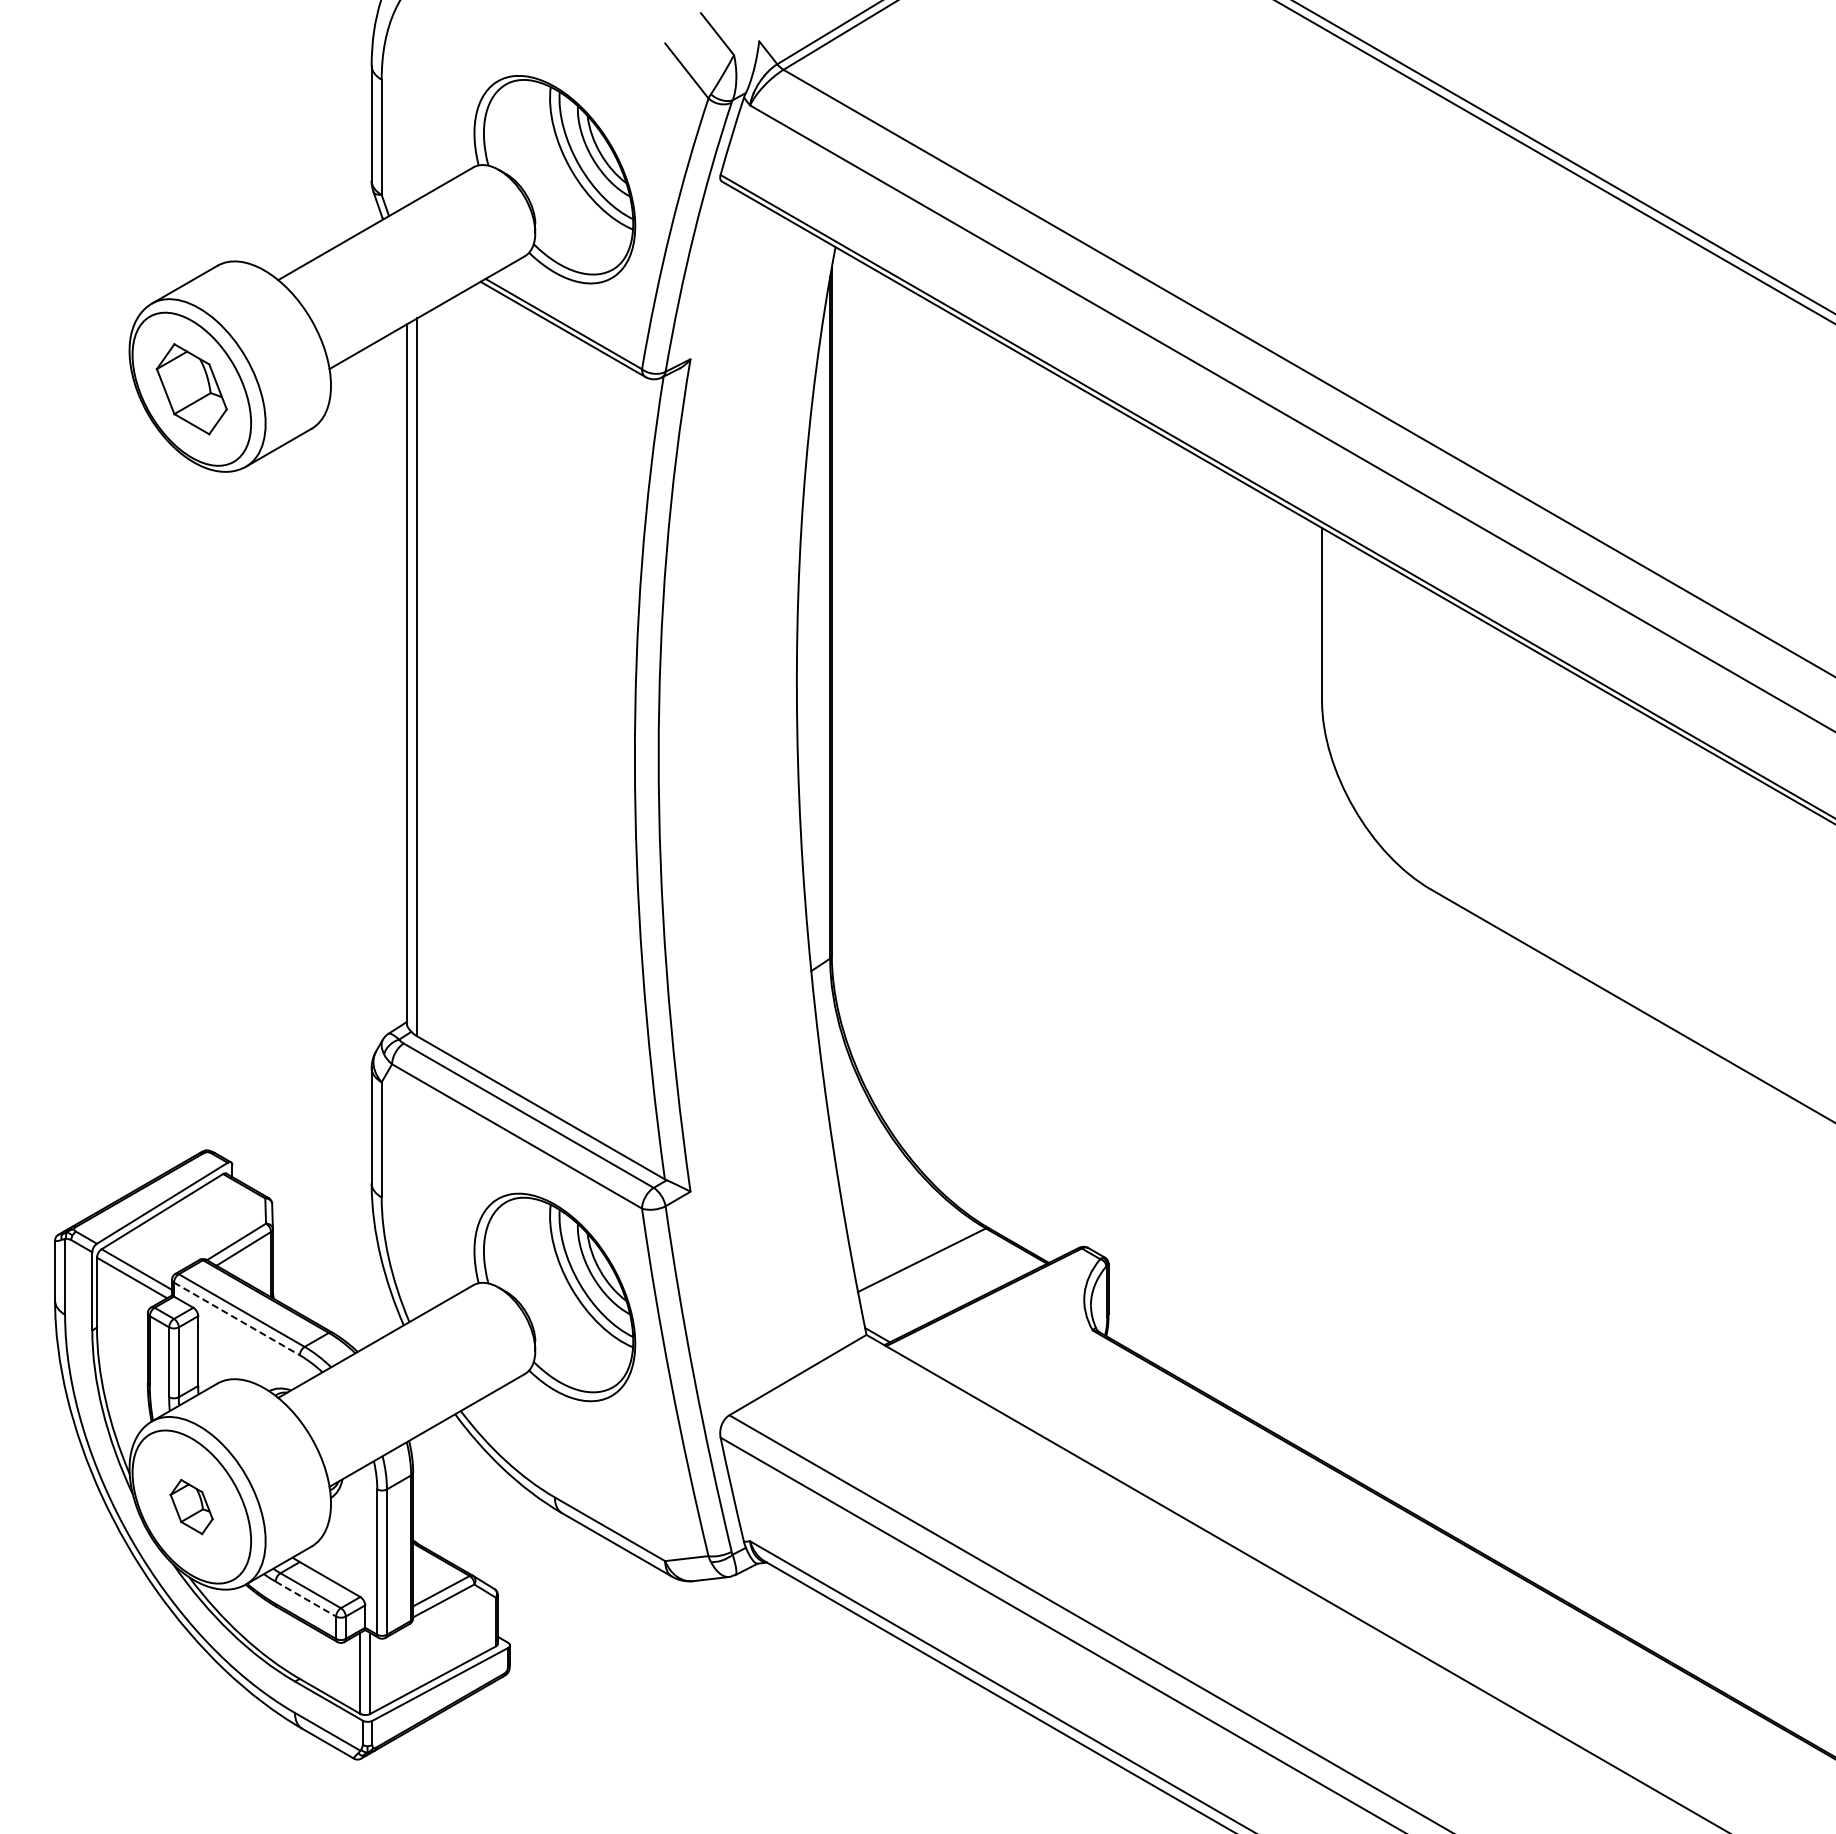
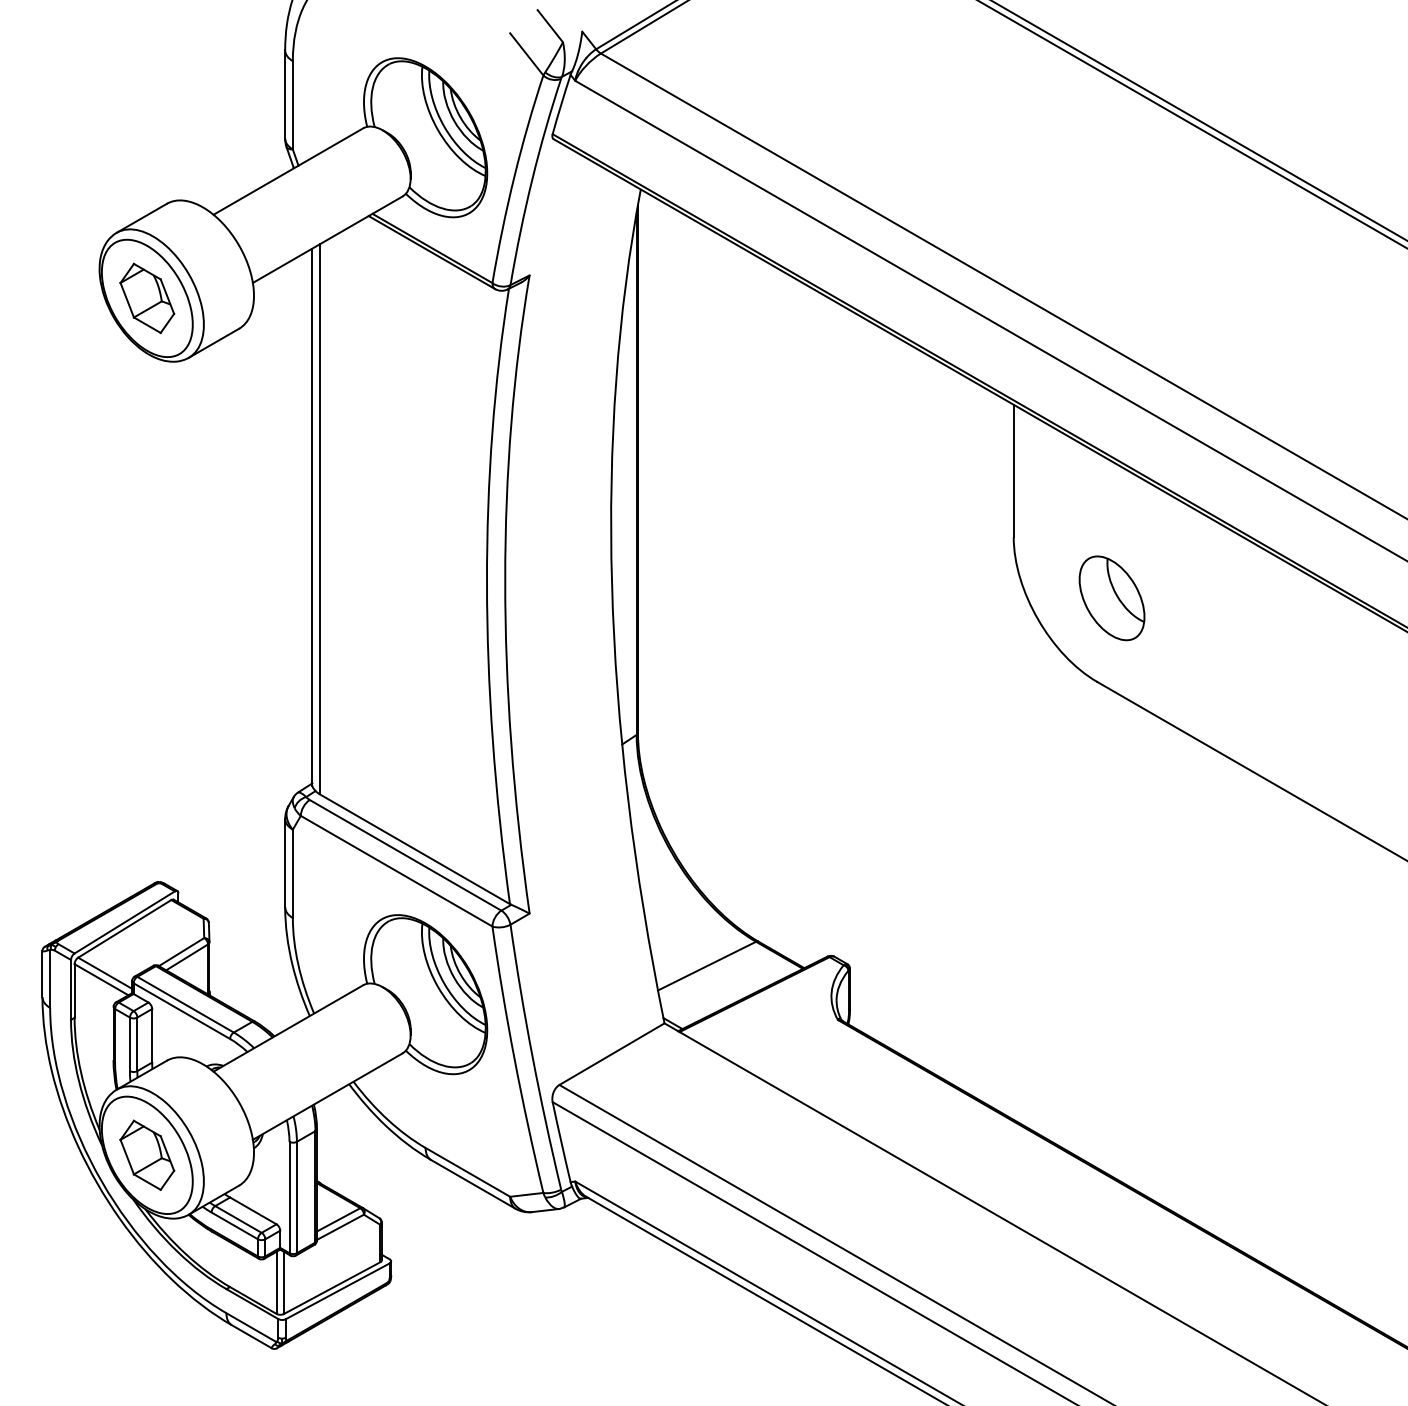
part: (1450, 780) -> (1112, 598), added
line: (236, 1318) -> (181, 1010), dashed -> solid
part: (191, 1506) -> (147, 1154), size x1.67
line: (305, 1599) -> (234, 1226), dashed -> solid

